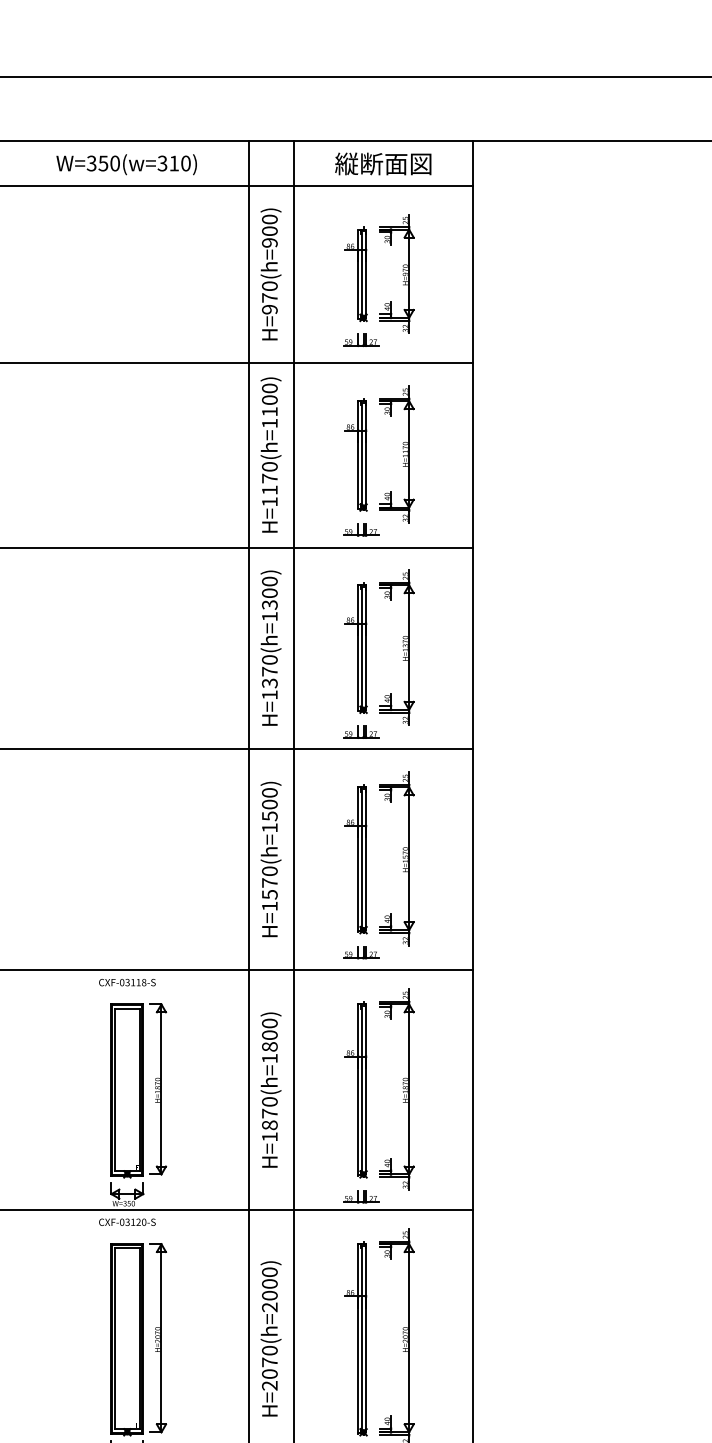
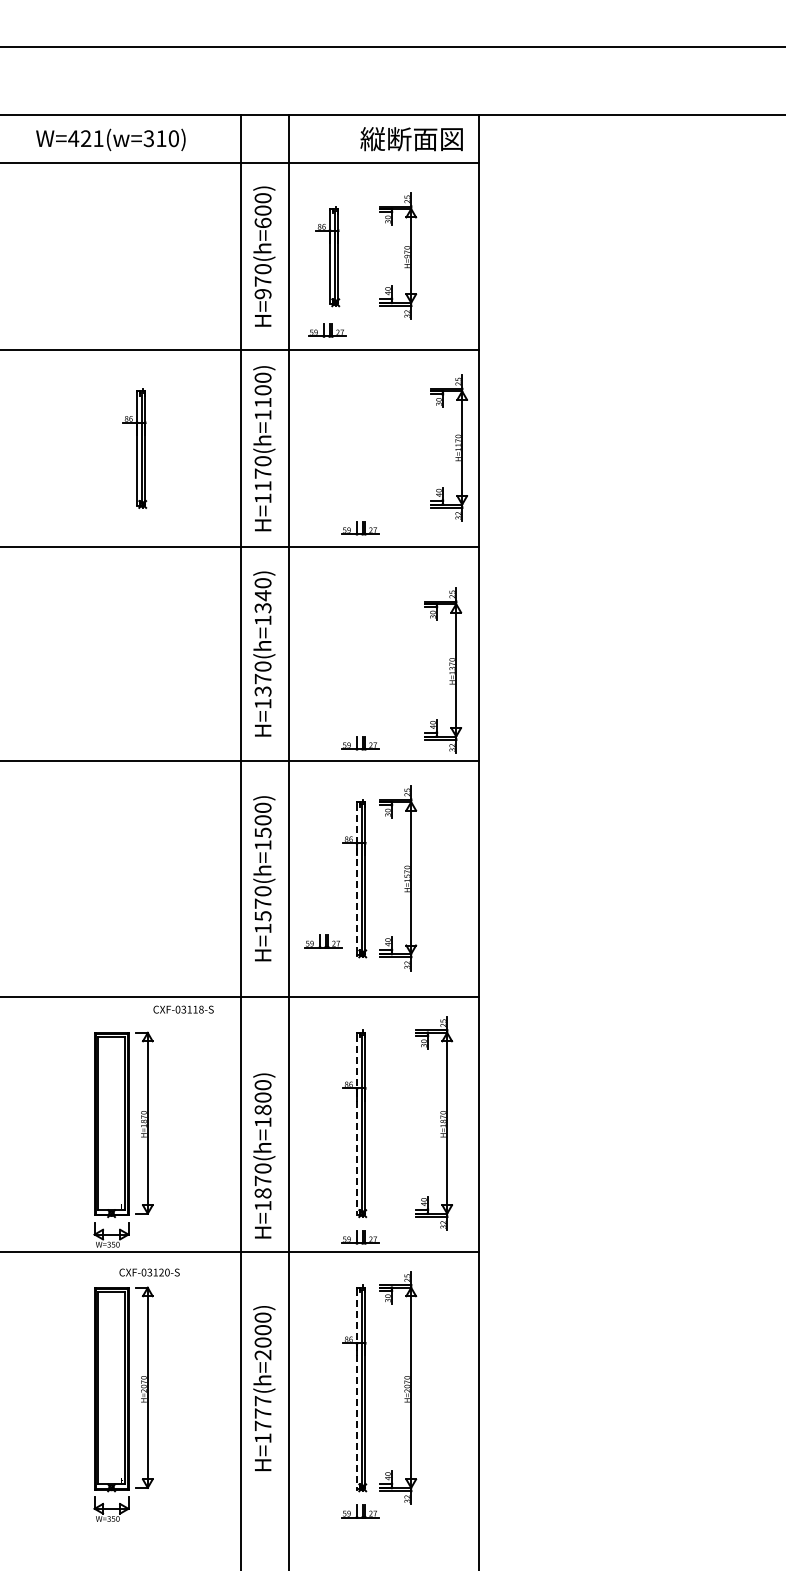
text: (102, 163) -> (85, 138), W=350(w=310) -> W=421(w=310)
text: (383, 164) -> (411, 139), moved
text: (269, 242) -> (262, 222), H=970(h=900) -> H=970(h=600)
part: (355, 274) -> (327, 256), moved
part: (361, 340) -> (327, 330), moved
part: (402, 452) -> (455, 445), moved
part: (355, 454) -> (134, 448), moved
text: (269, 593) -> (262, 595), H=1370(h=1300) -> H=1370(h=1340)
part: (402, 646) -> (449, 669), moved
part: (355, 647) -> (354, 653), removed
line: (358, 860) -> (357, 879), solid -> dashed
part: (361, 952) -> (323, 941), moved
text: (127, 982) -> (183, 1009), moved
part: (402, 1088) -> (440, 1122), moved
text: (271, 1089) -> (264, 1155), moved
line: (358, 1090) -> (357, 1124), solid -> dashed
text: (127, 1222) -> (149, 1272), moved
line: (358, 1339) -> (357, 1389), solid -> dashed
text: (269, 1368) -> (262, 1419), H=2070(h=2000) -> H=1777(h=2000)

